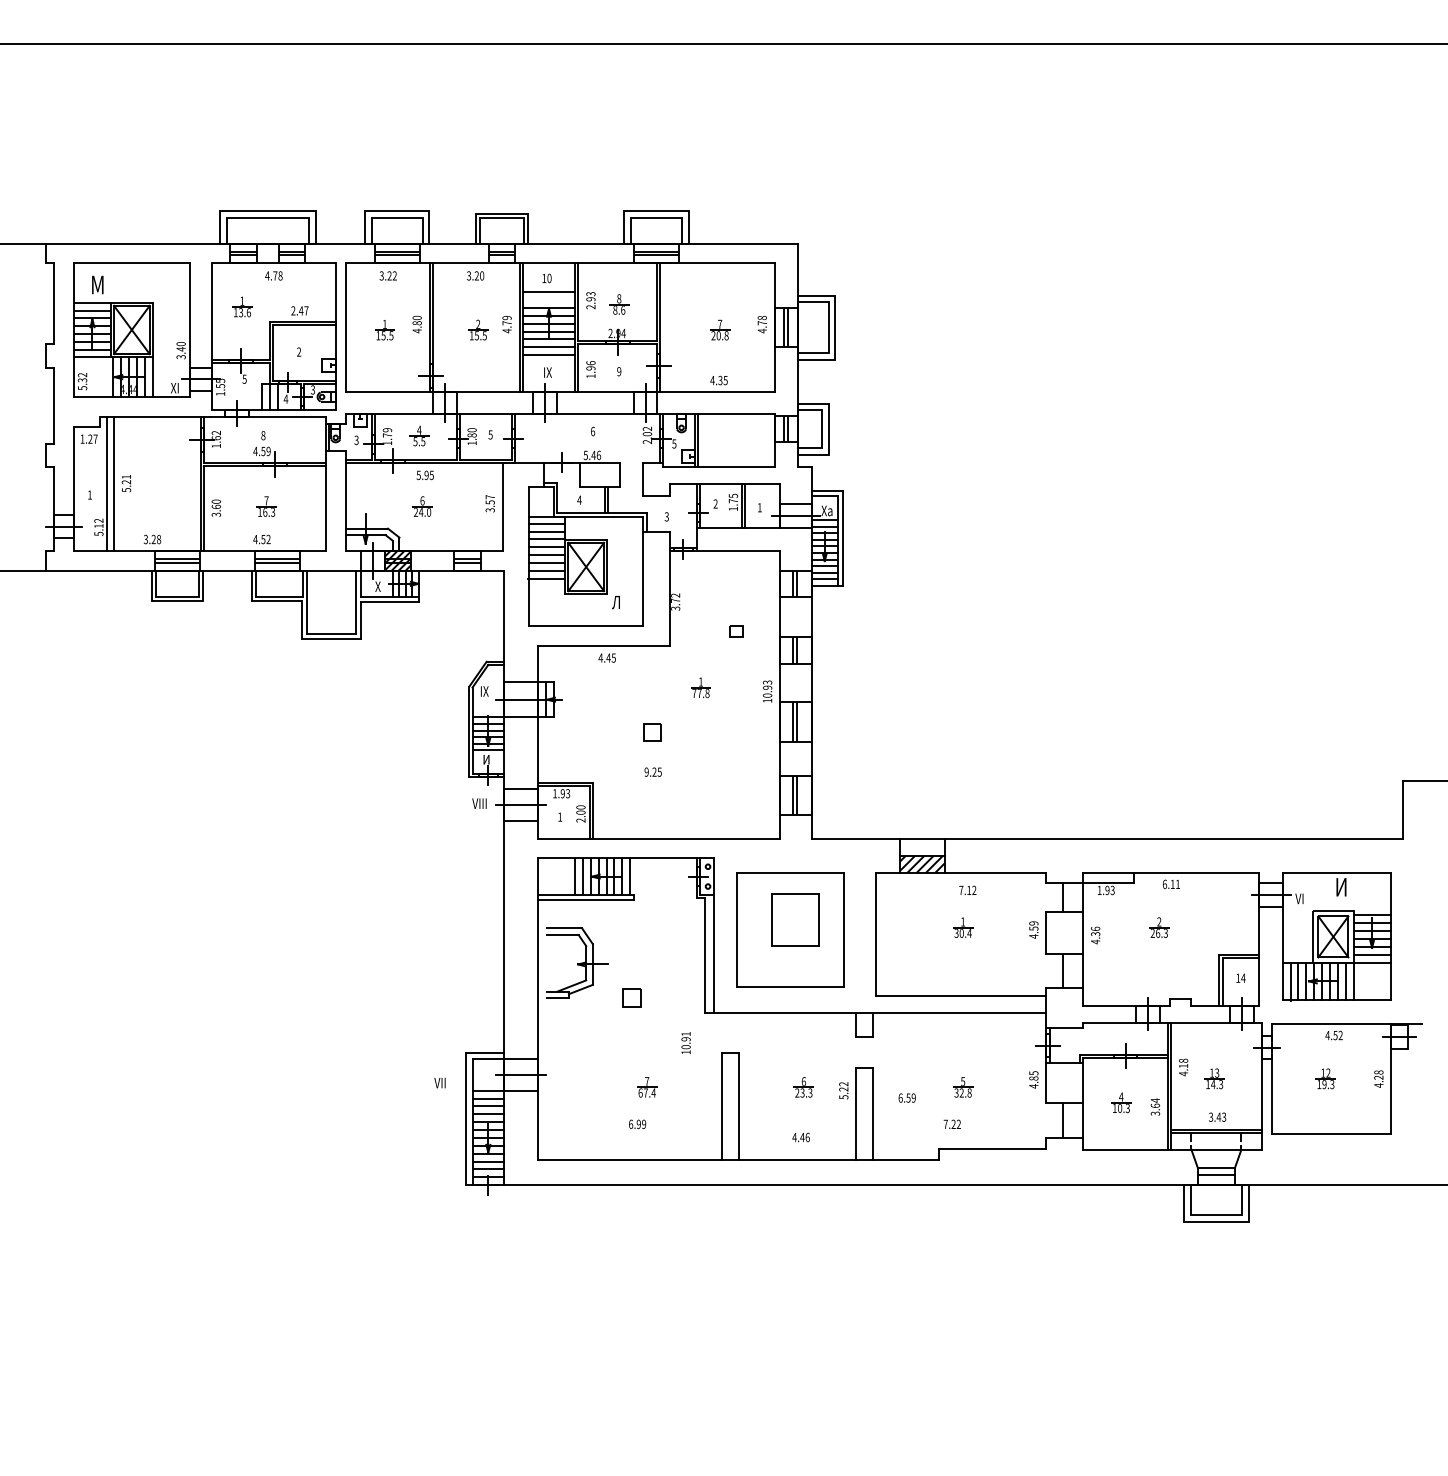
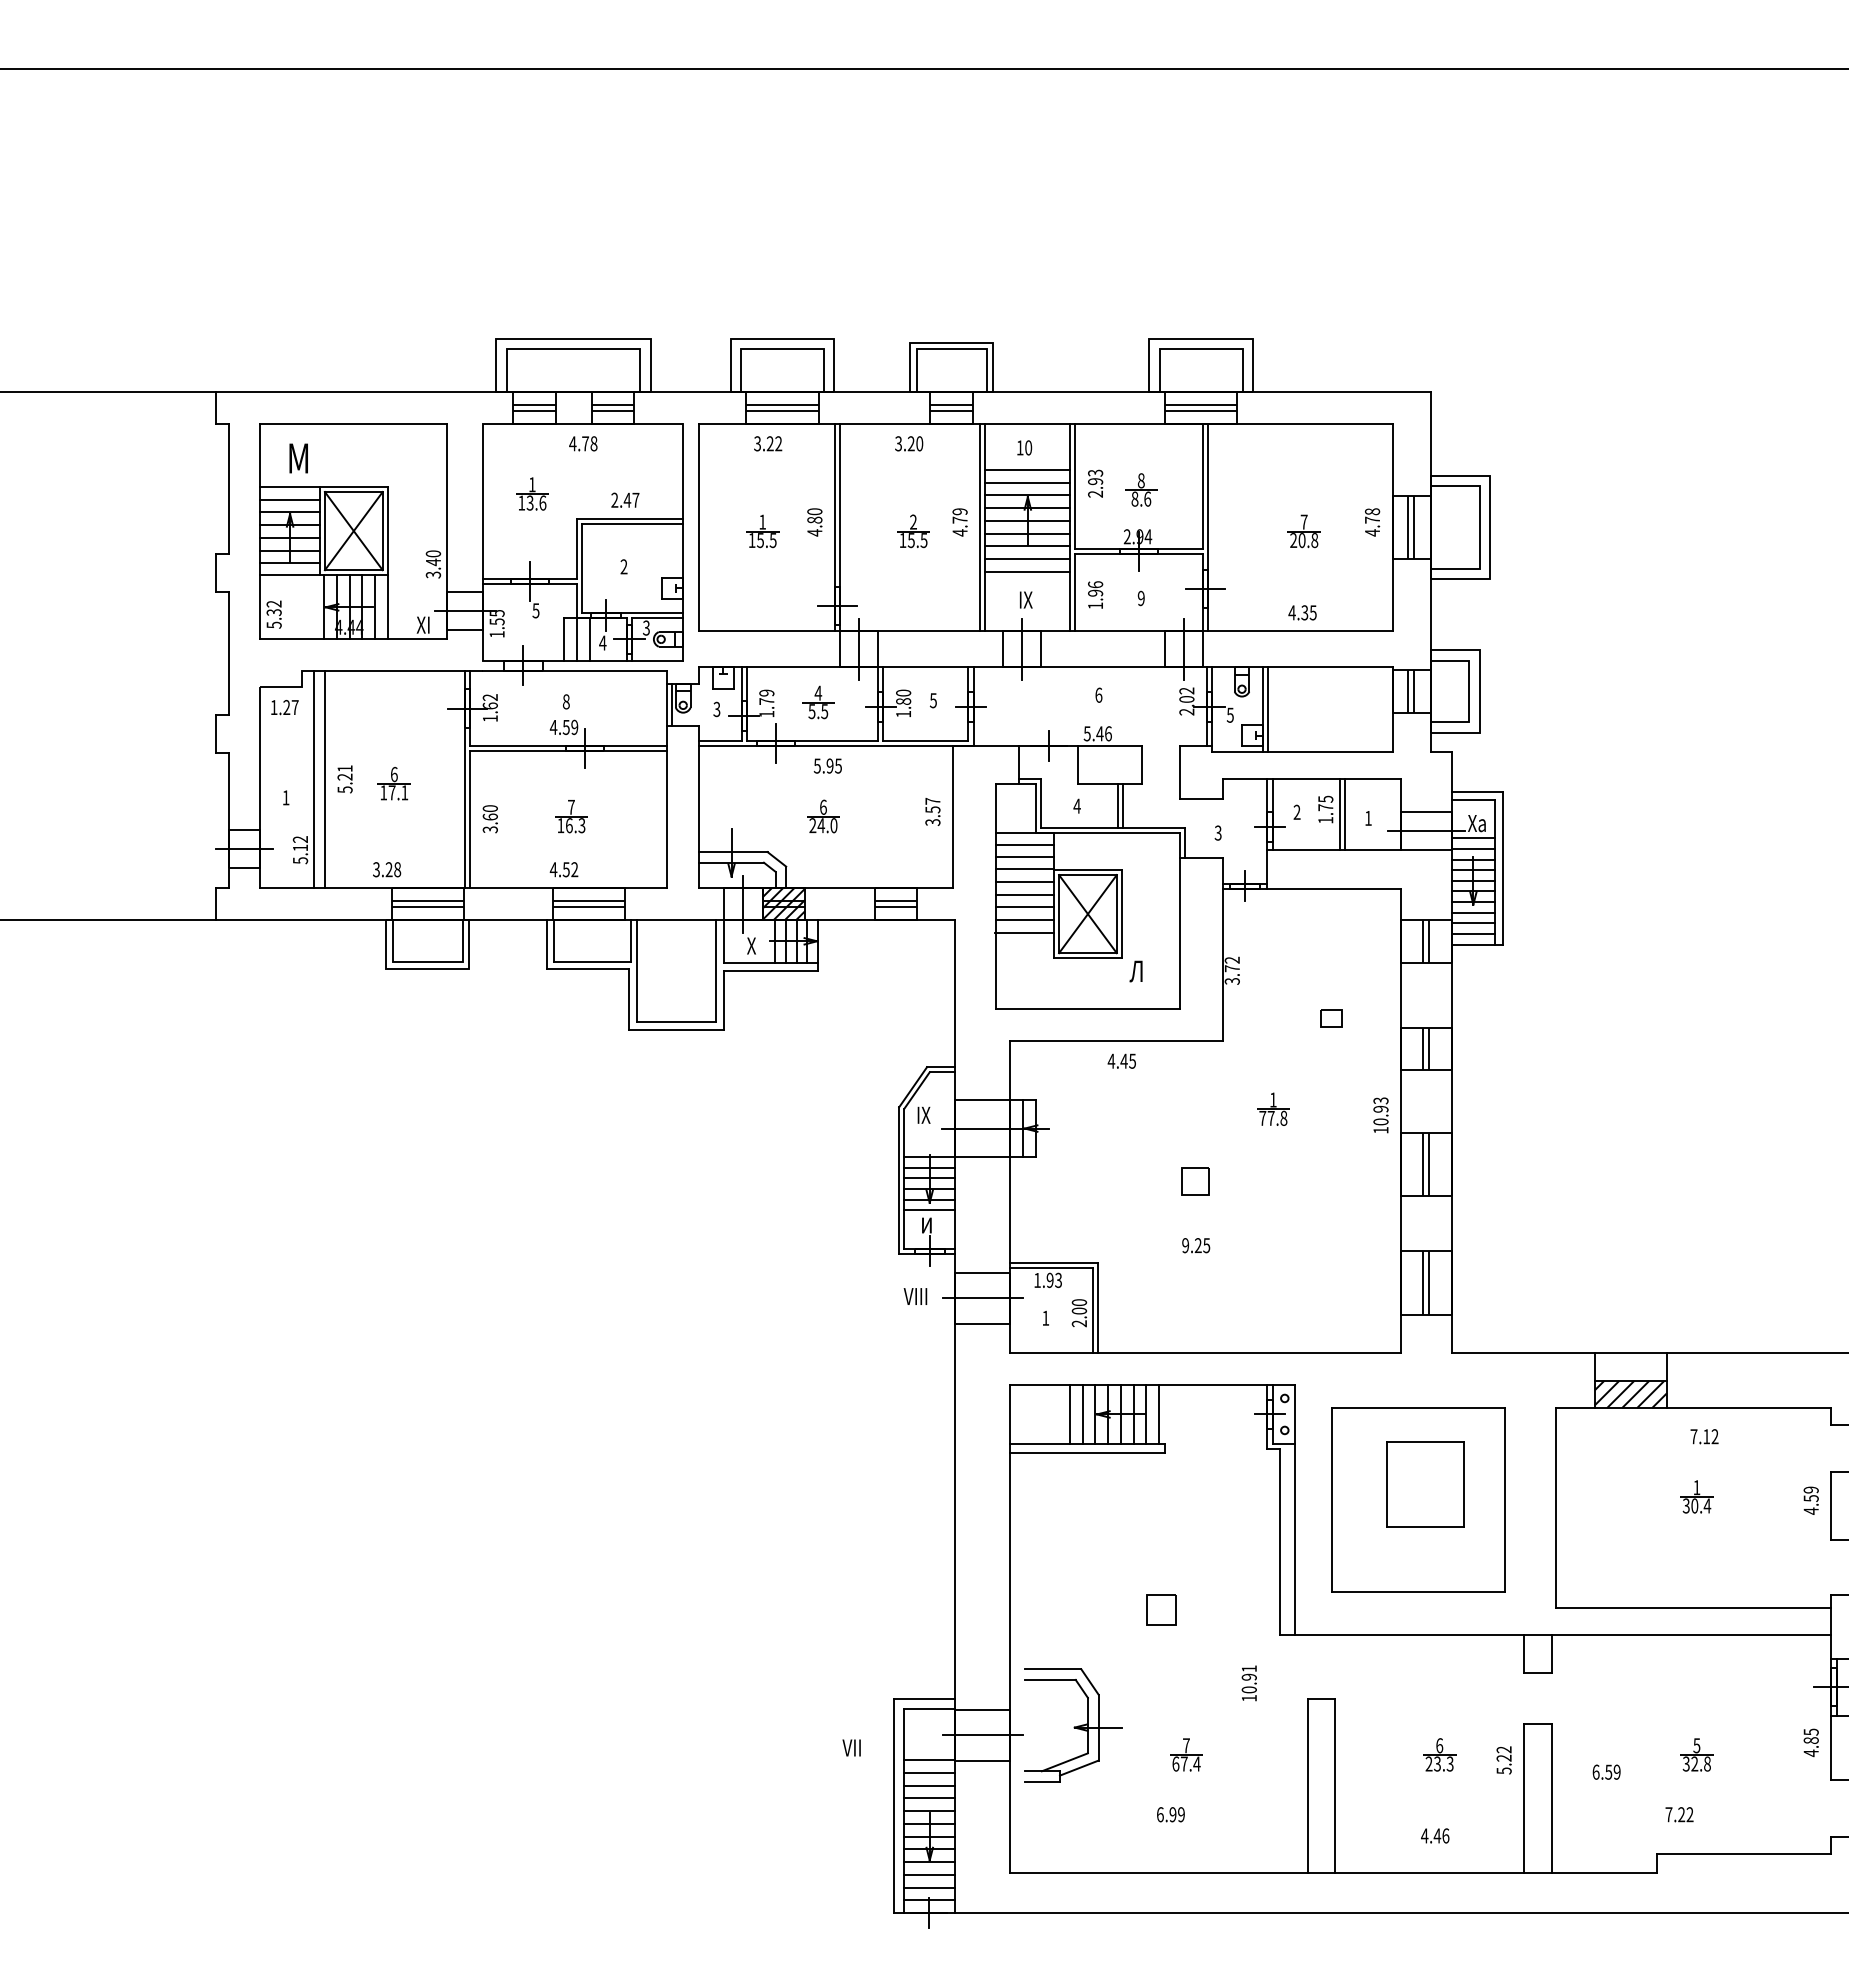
line: (548, 300) -> (1026, 483), added
part: (156, 486) -> (393, 784), added
part: (577, 962) -> (1073, 1724), moved

